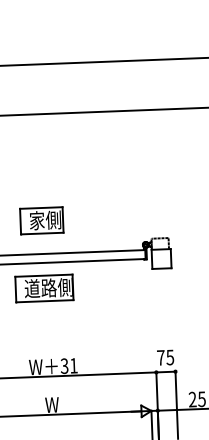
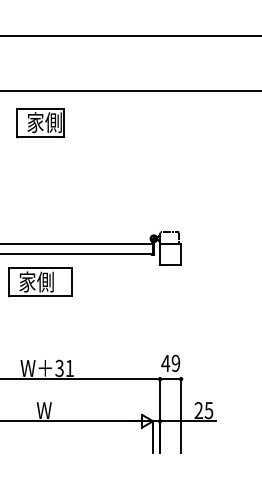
part: (41, 221) -> (40, 123), moved
text: (47, 287) -> (44, 281), 道路側 -> 家側
text: (165, 356) -> (170, 362), 75 -> 49

